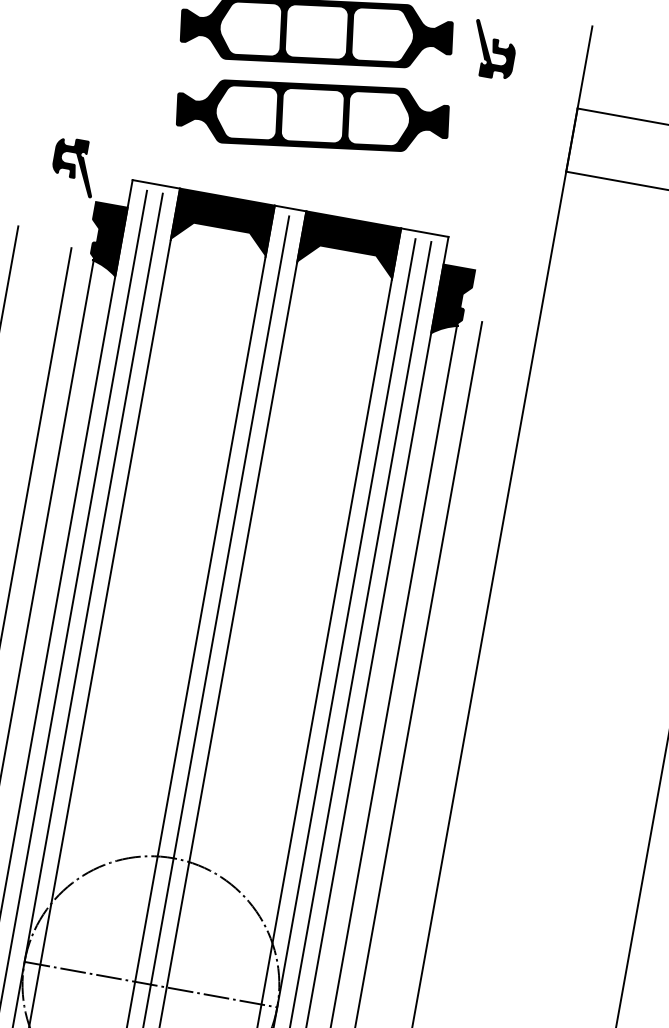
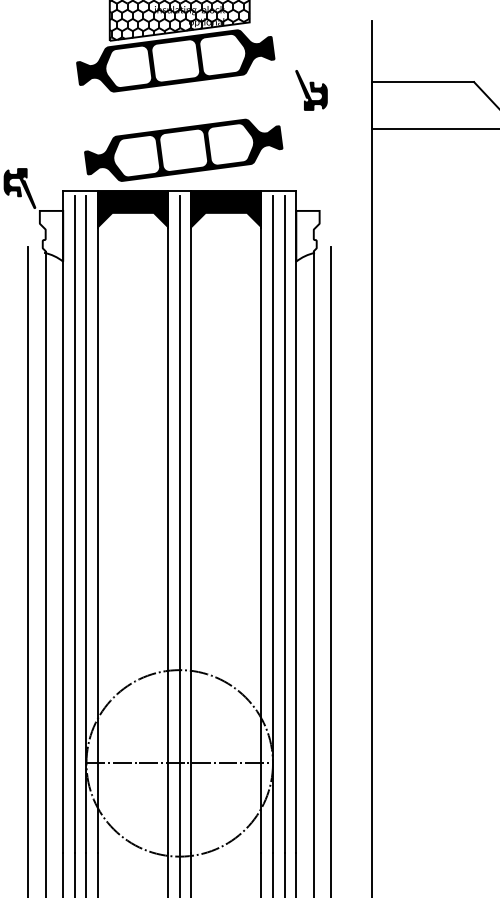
part: (493, 50) -> (311, 90), moved
part: (312, 114) -> (183, 149), moved
fill: (105, 238) -> (51, 235), removed
fill: (452, 300) -> (307, 235), removed

